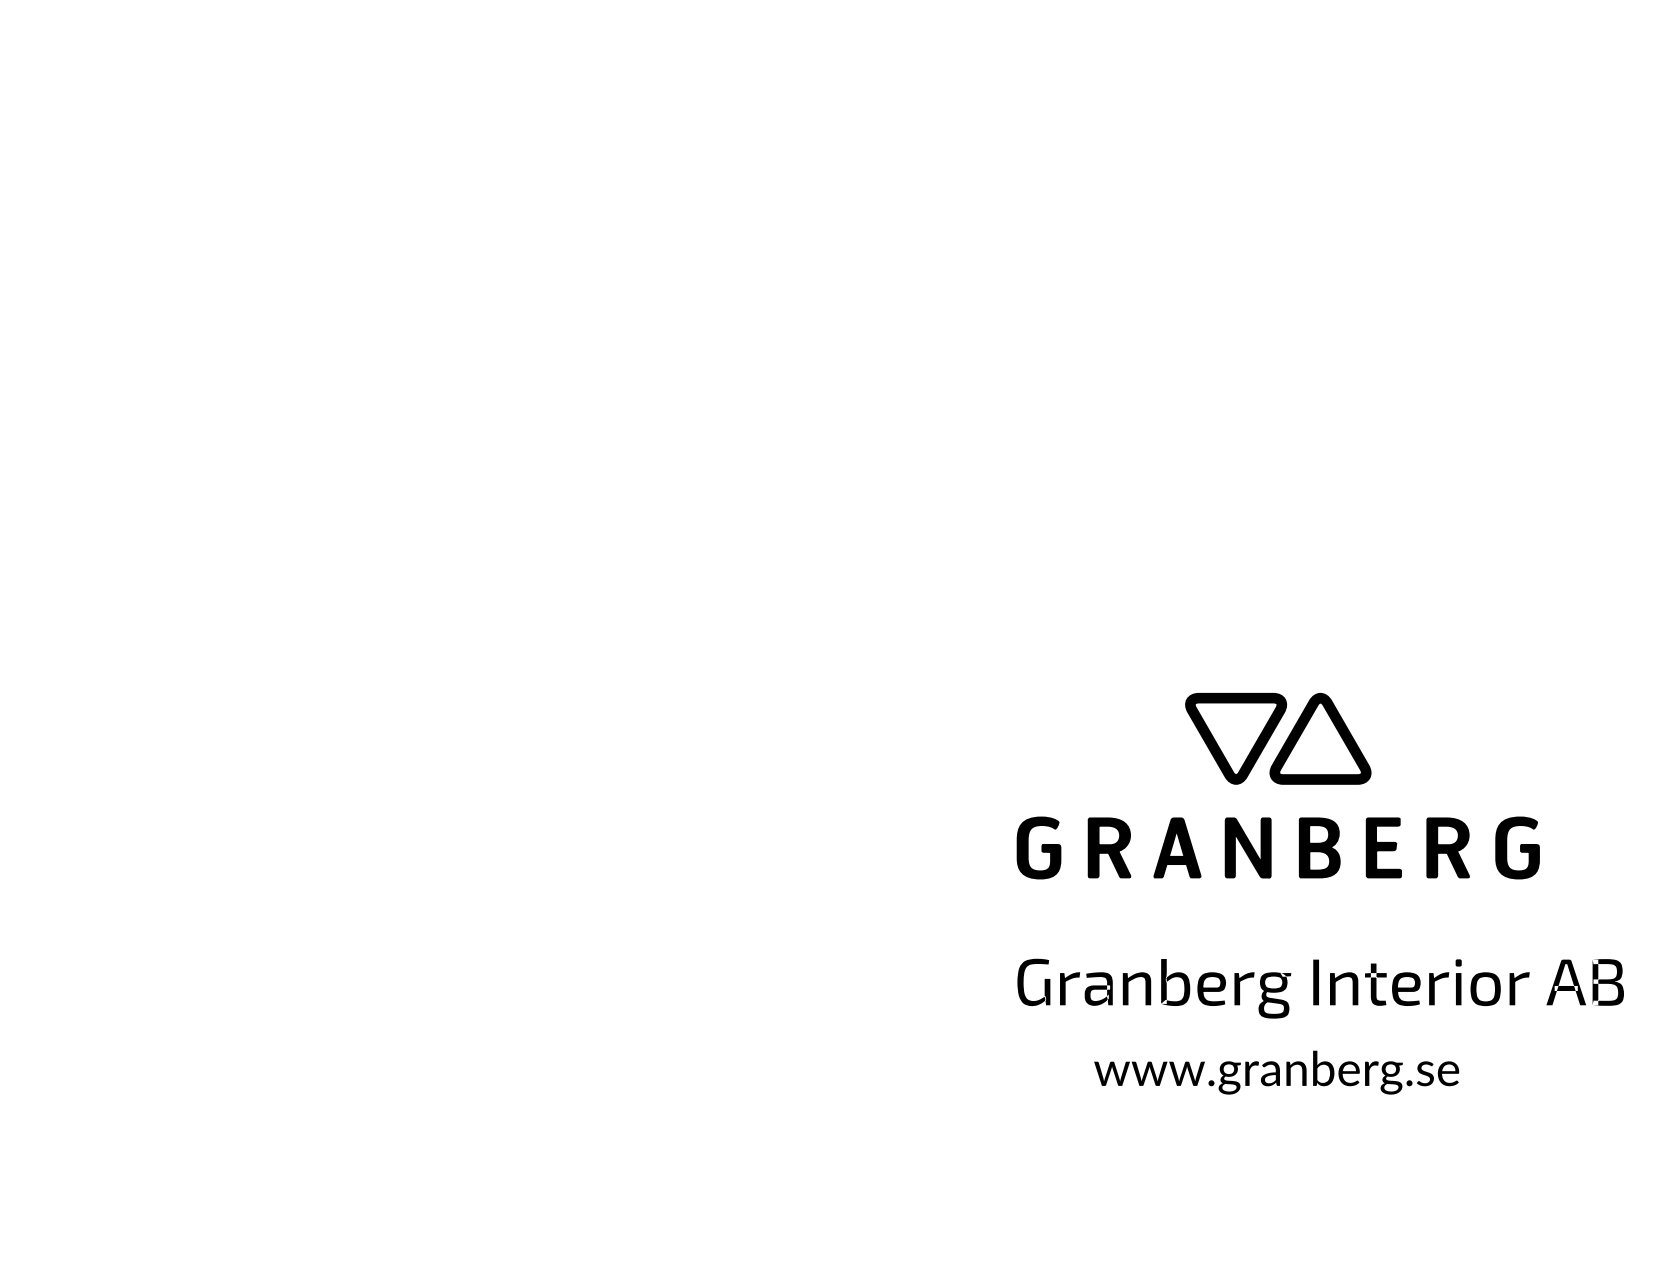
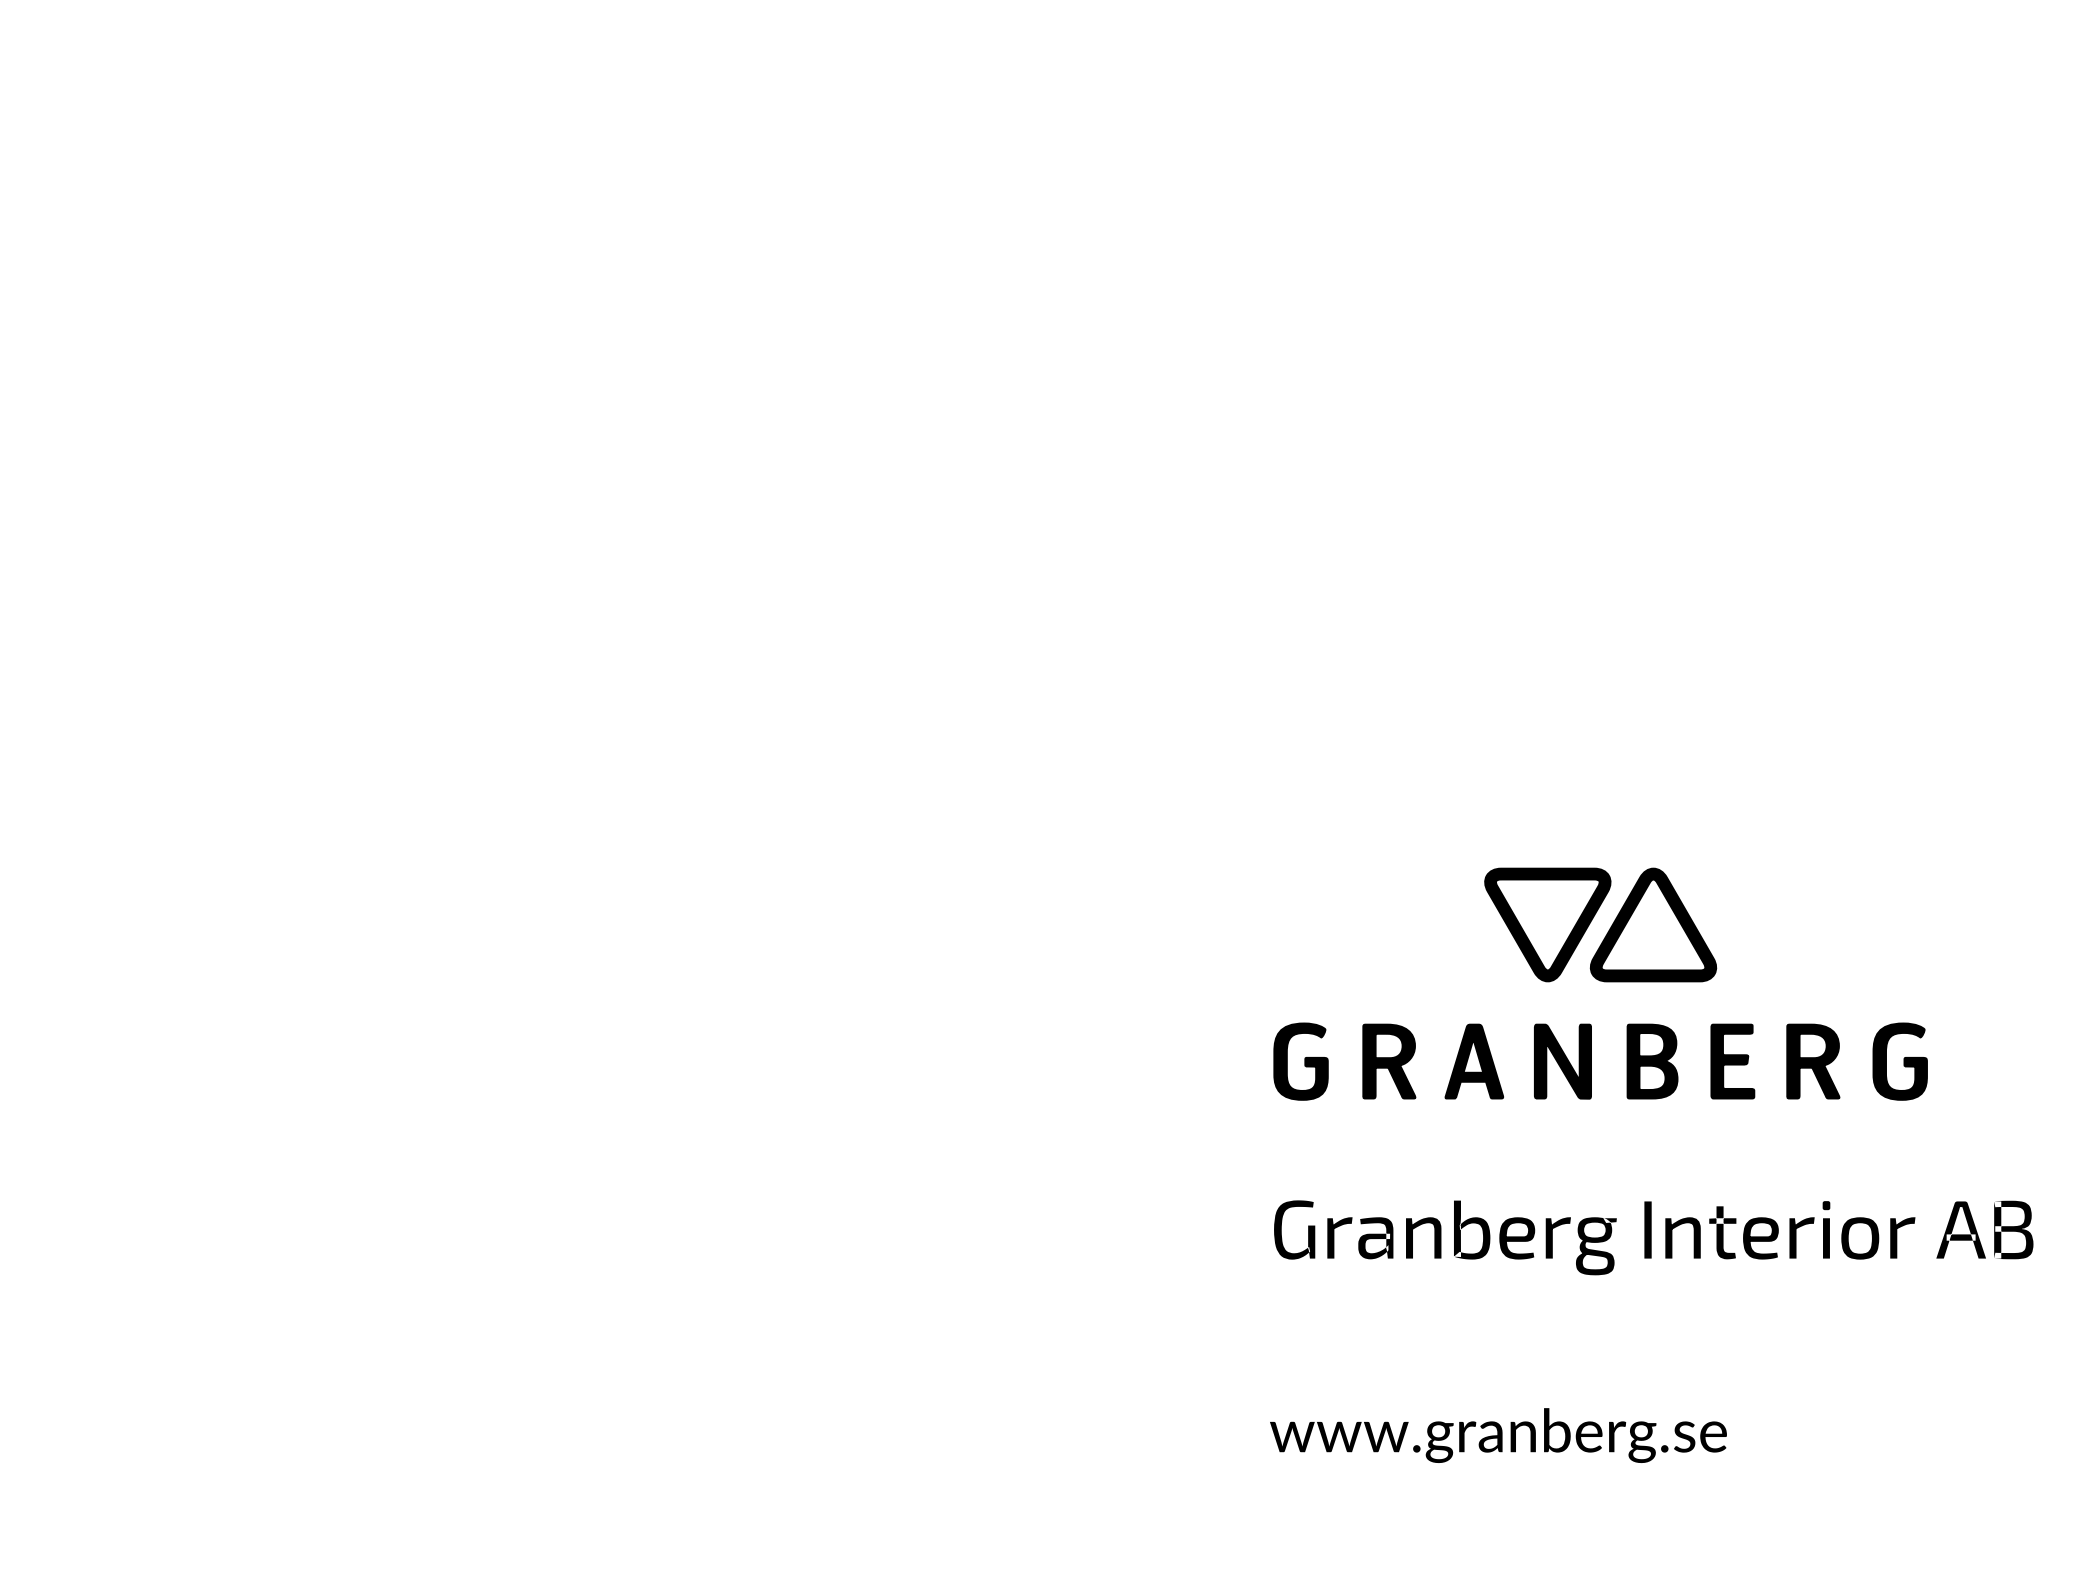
text: (1276, 1072) -> (1498, 1435), moved

